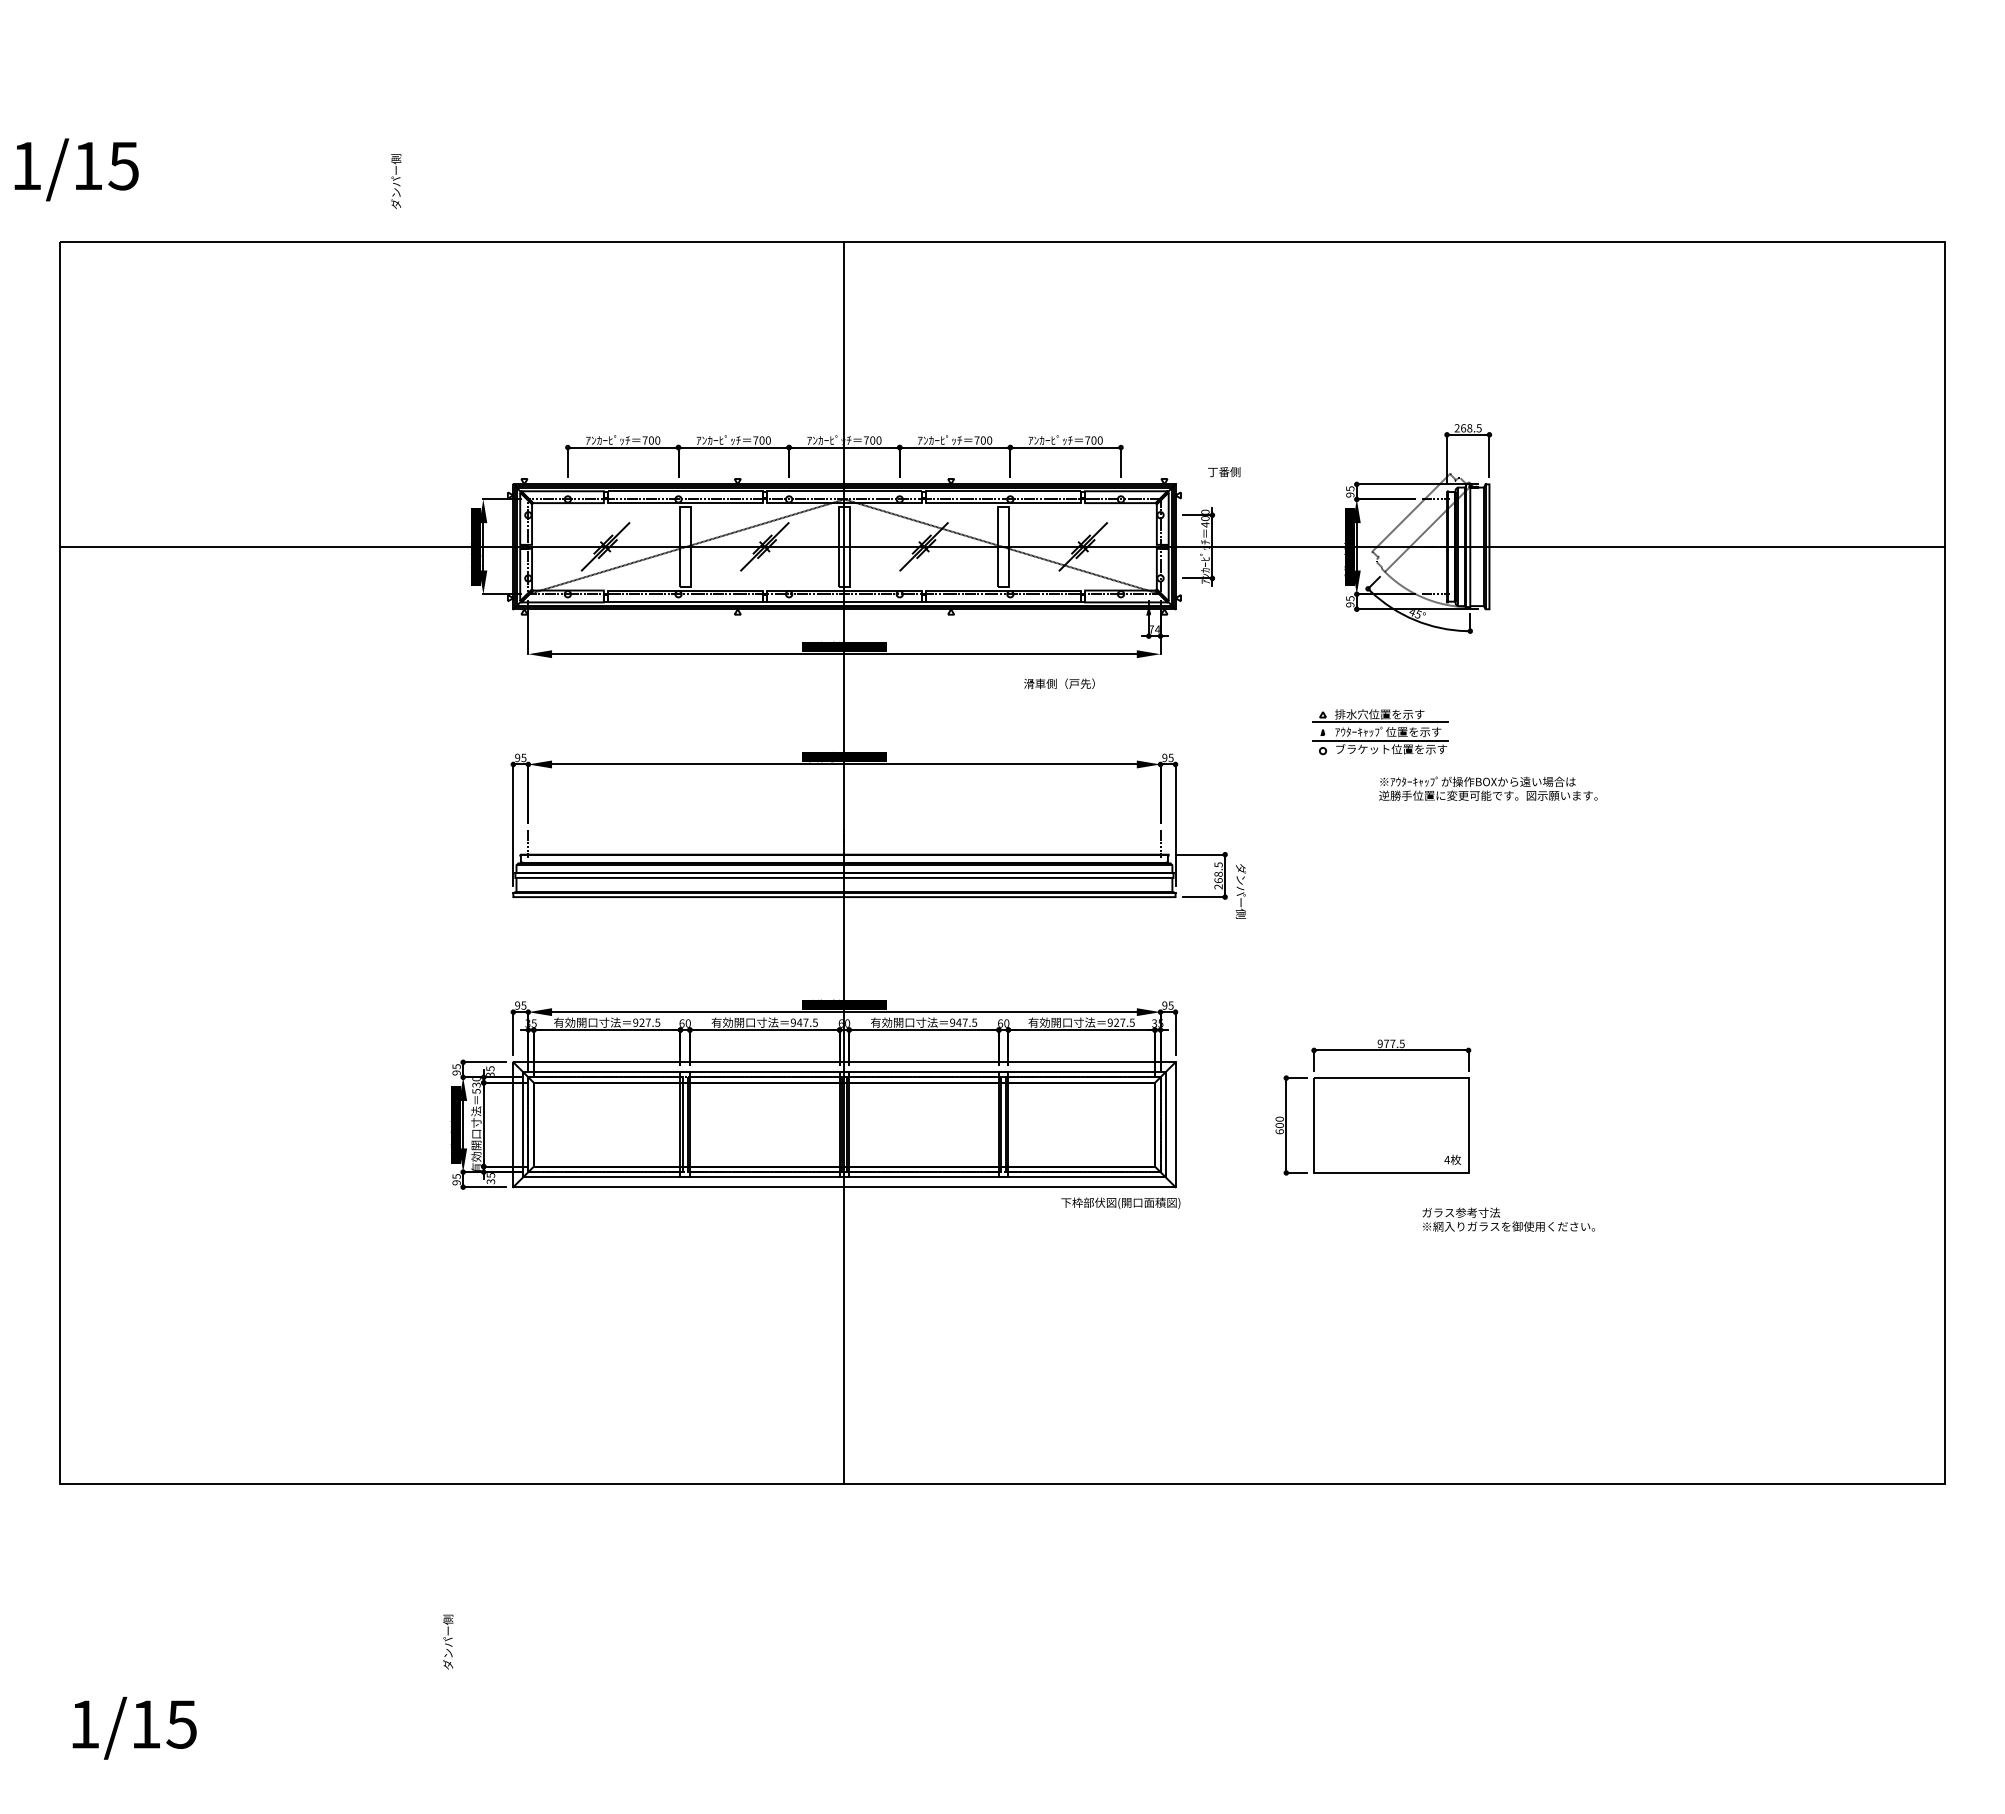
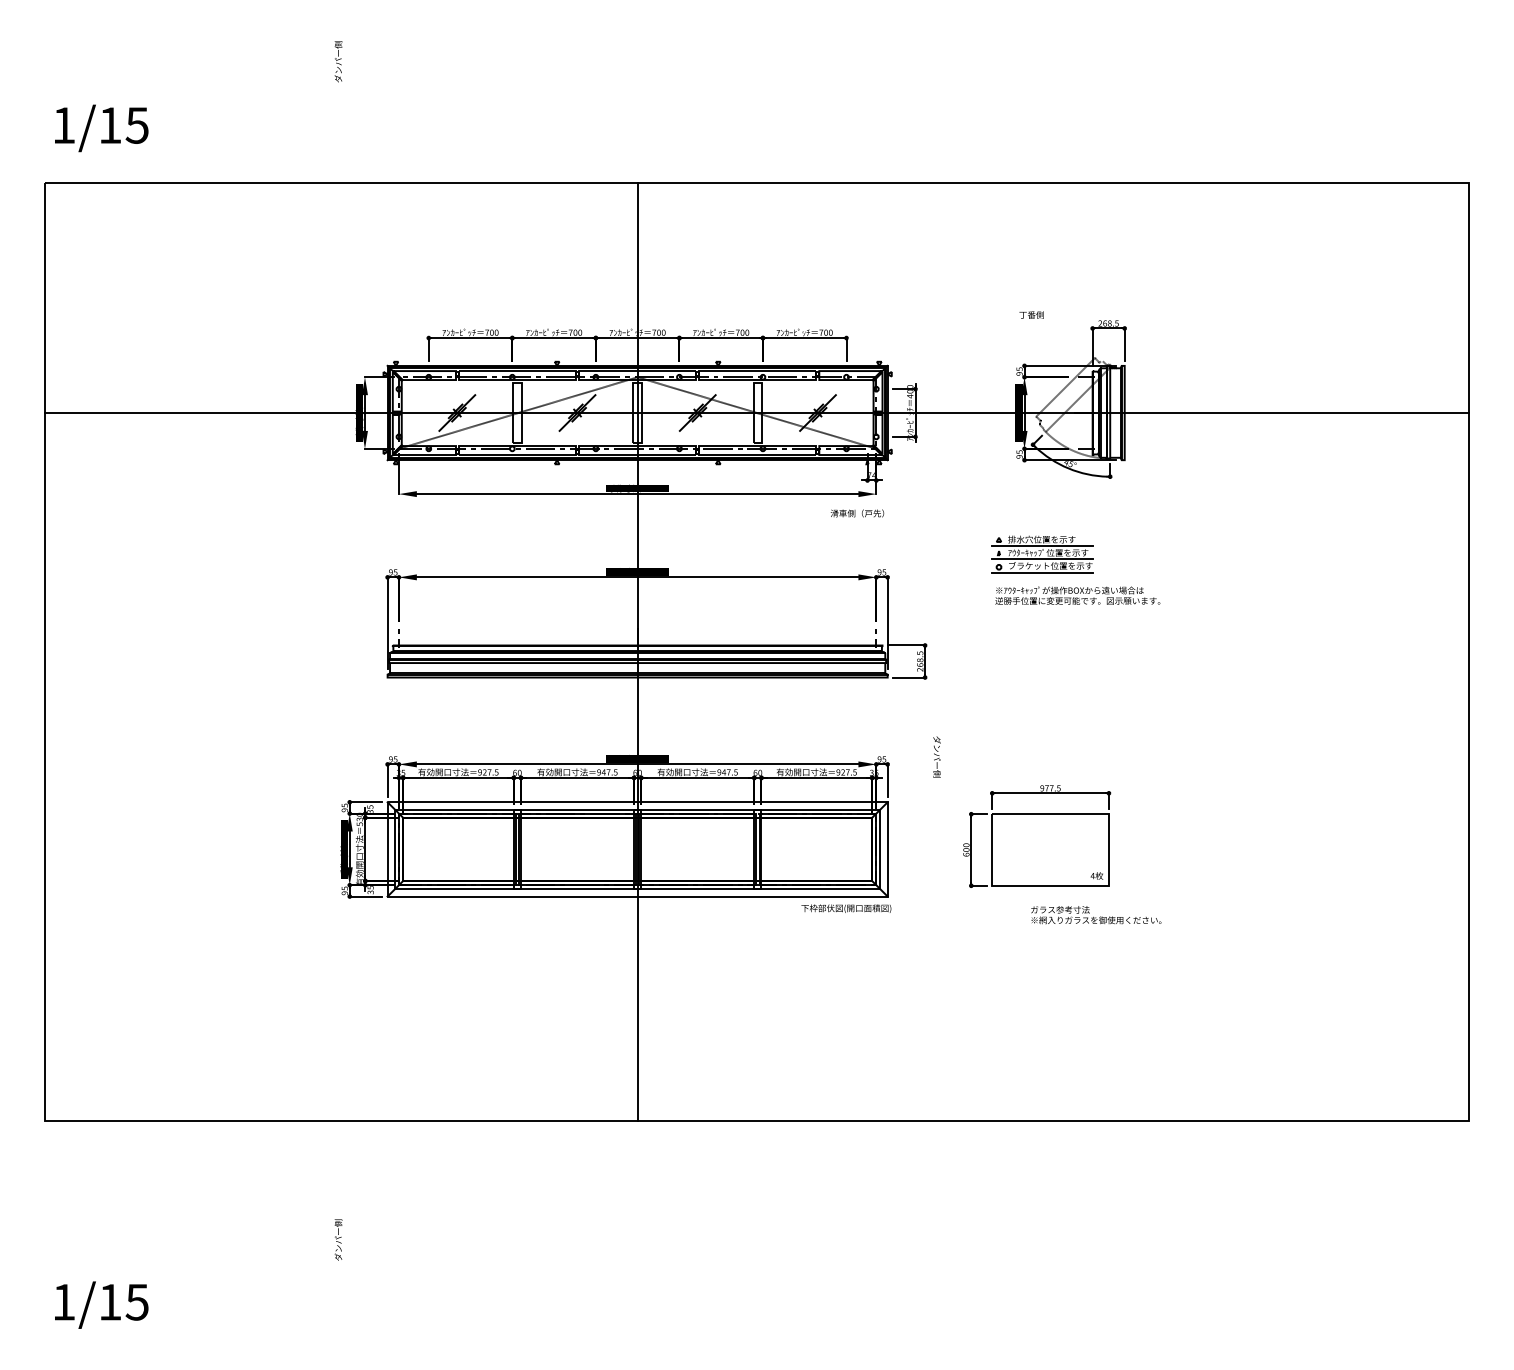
text: (76, 169) -> (101, 128), moved
text: (396, 181) -> (338, 61), moved
text: (1224, 472) -> (1031, 315), moved
text: (1059, 683) -> (857, 513), moved
line: (1380, 758) -> (1042, 572), added
text: (1488, 788) -> (1077, 595), moved
text: (1240, 891) -> (936, 757), moved
text: (1508, 1219) -> (1096, 914), moved

